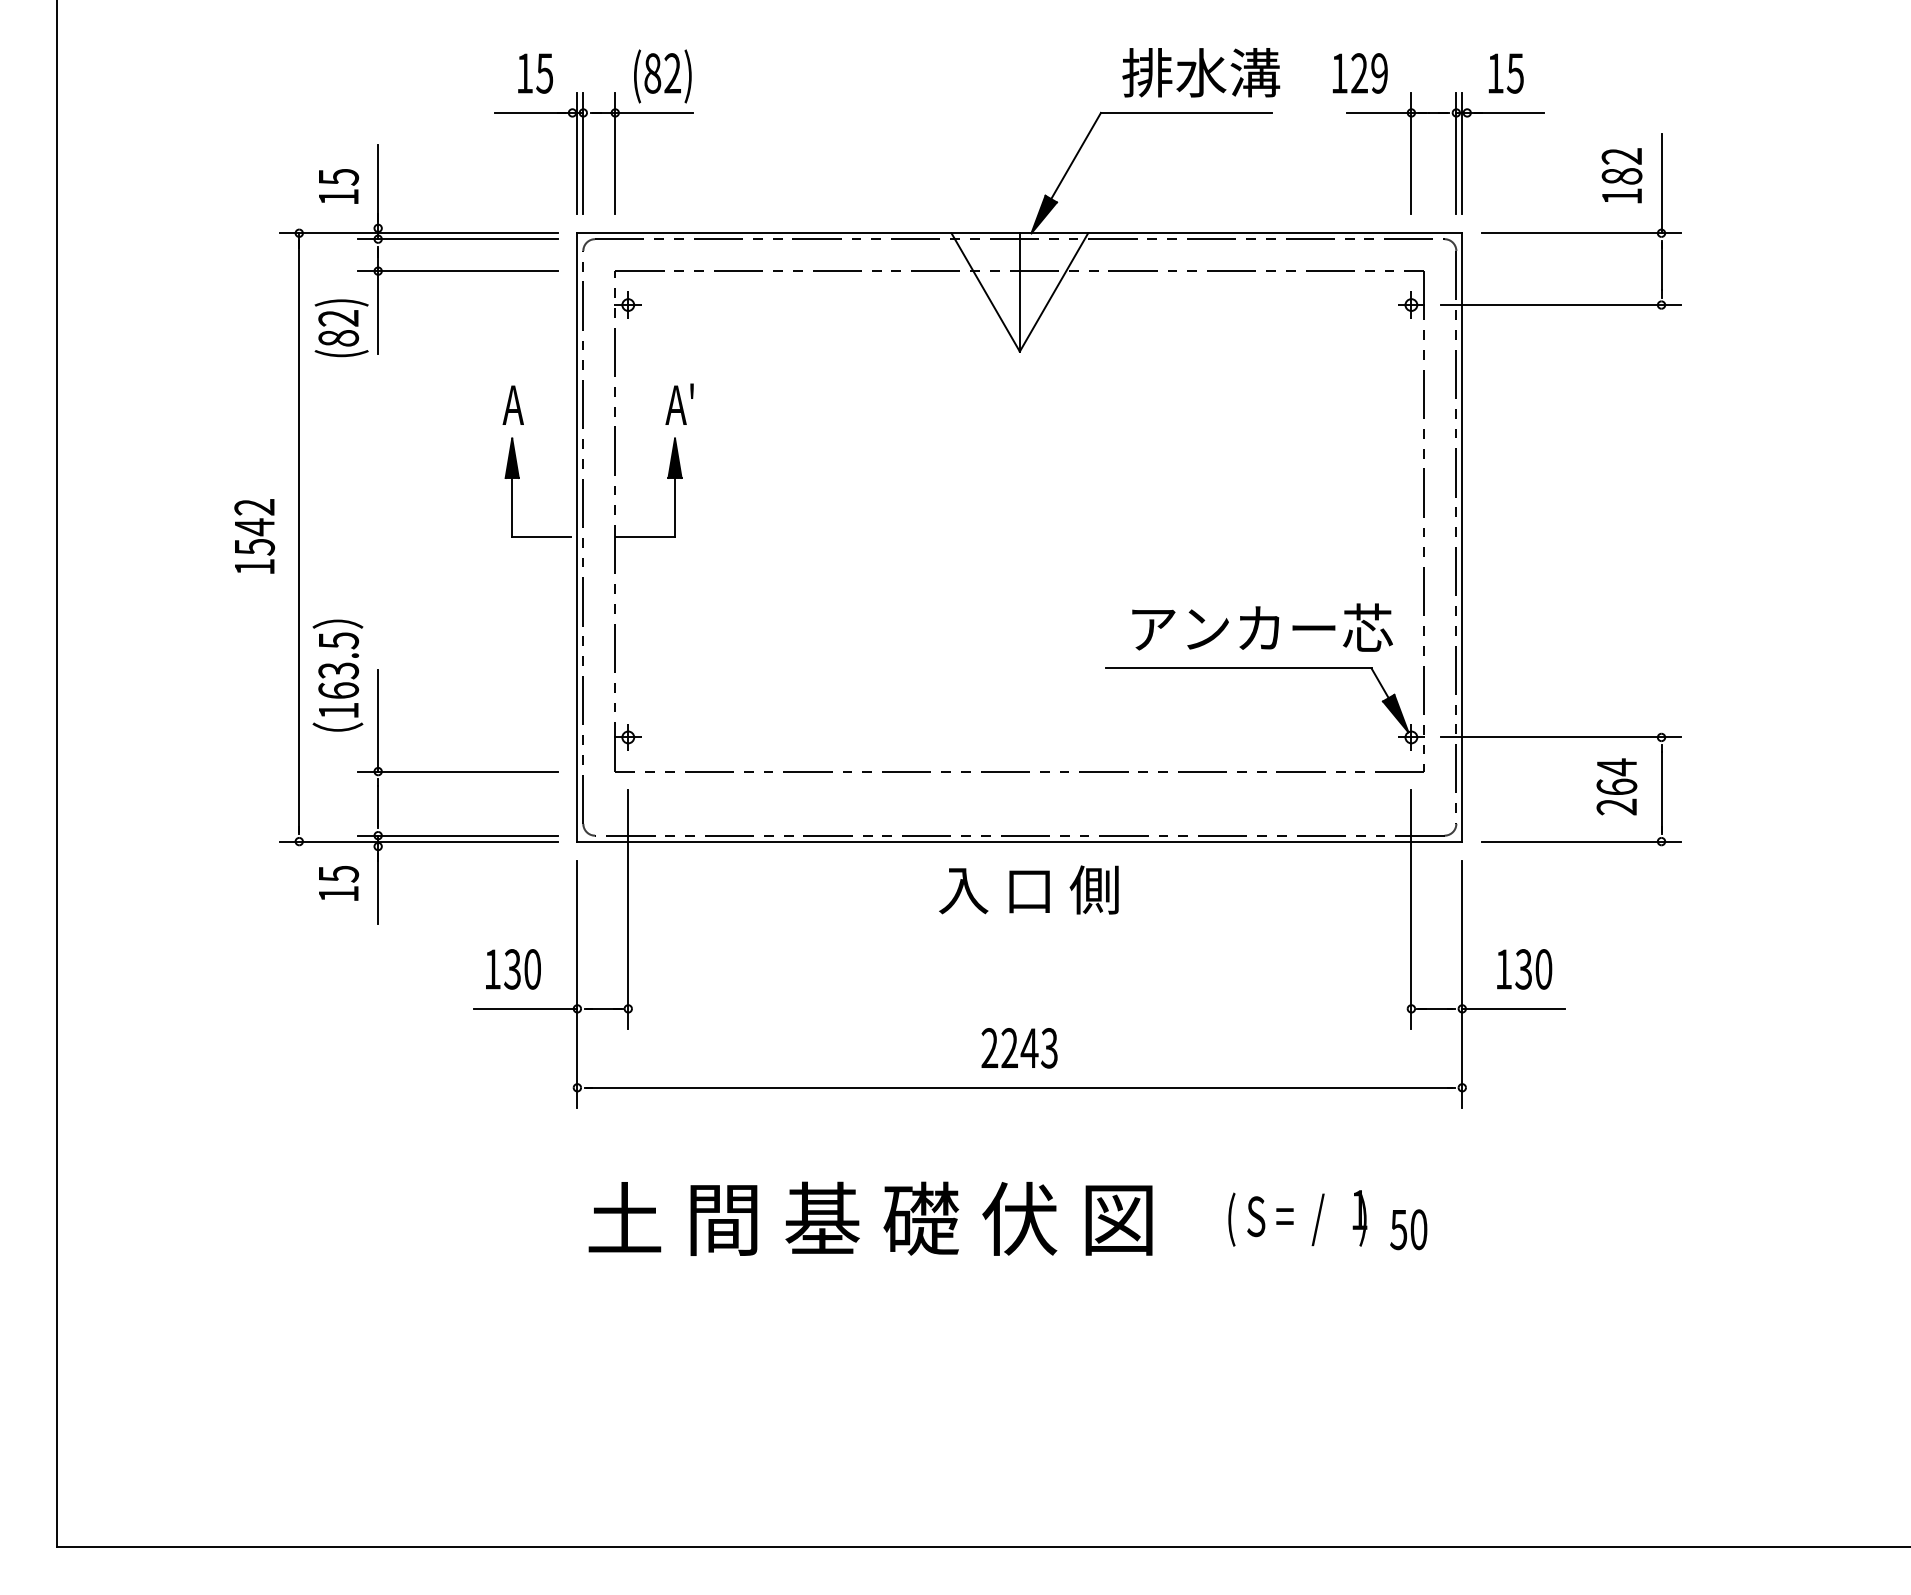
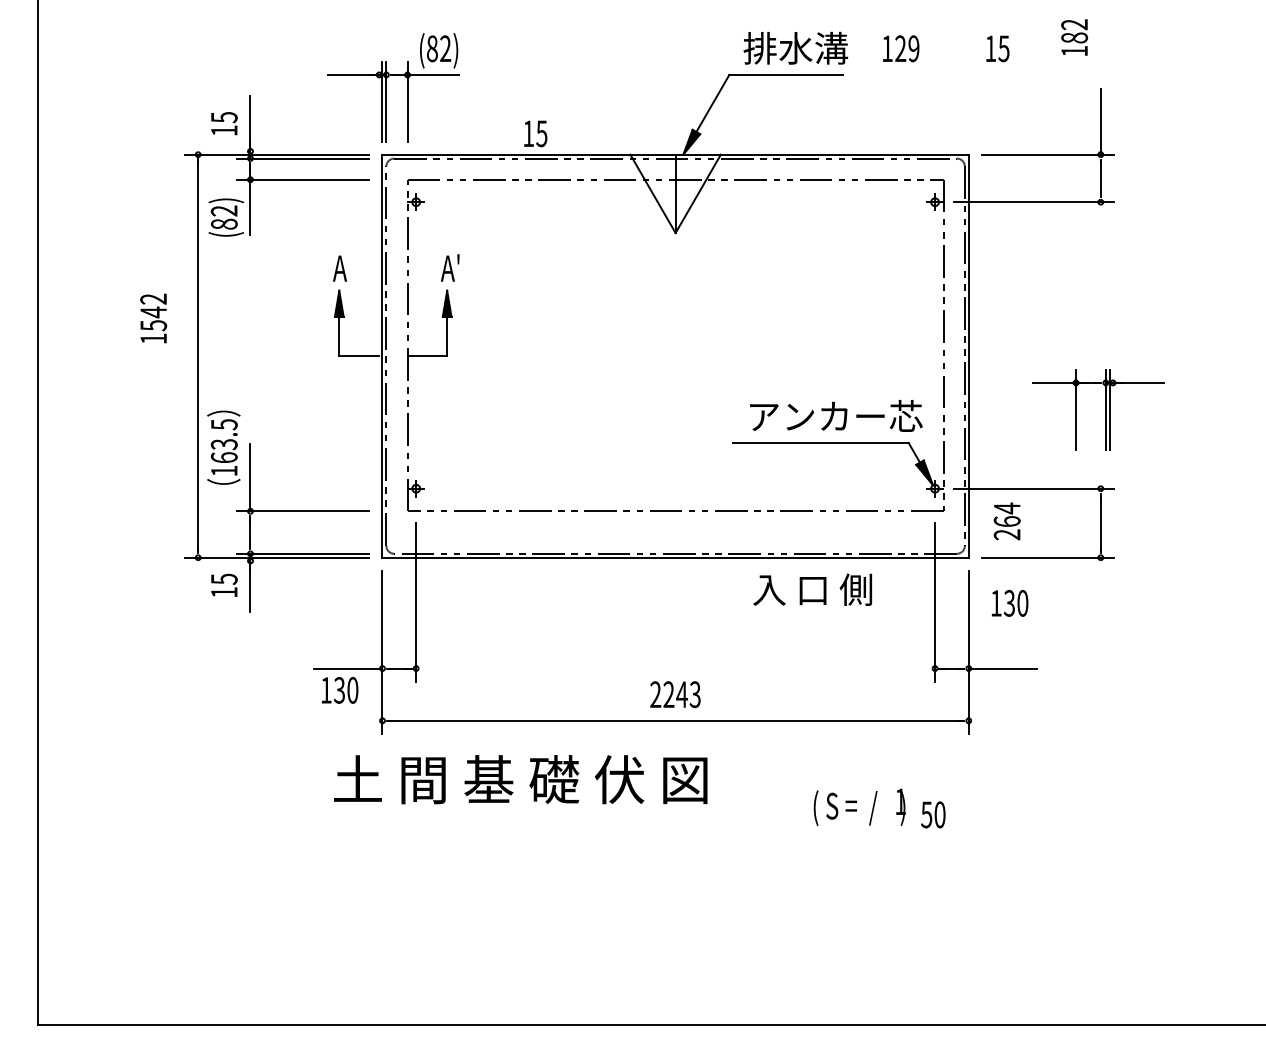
text: (535, 73) -> (535, 133), moved
part: (1455, 153) -> (1105, 409), moved
text: (1621, 175) -> (1074, 37), moved
text: (254, 536) -> (153, 318), moved
text: (1615, 786) -> (1006, 521), moved
text: (1028, 889) -> (812, 589), moved
text: (514, 969) -> (340, 690), moved
text: (1523, 969) -> (1009, 603), moved
text: (870, 1218) -> (520, 779), moved

